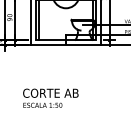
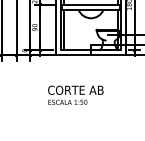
text: (50, 97) -> (75, 94), moved

